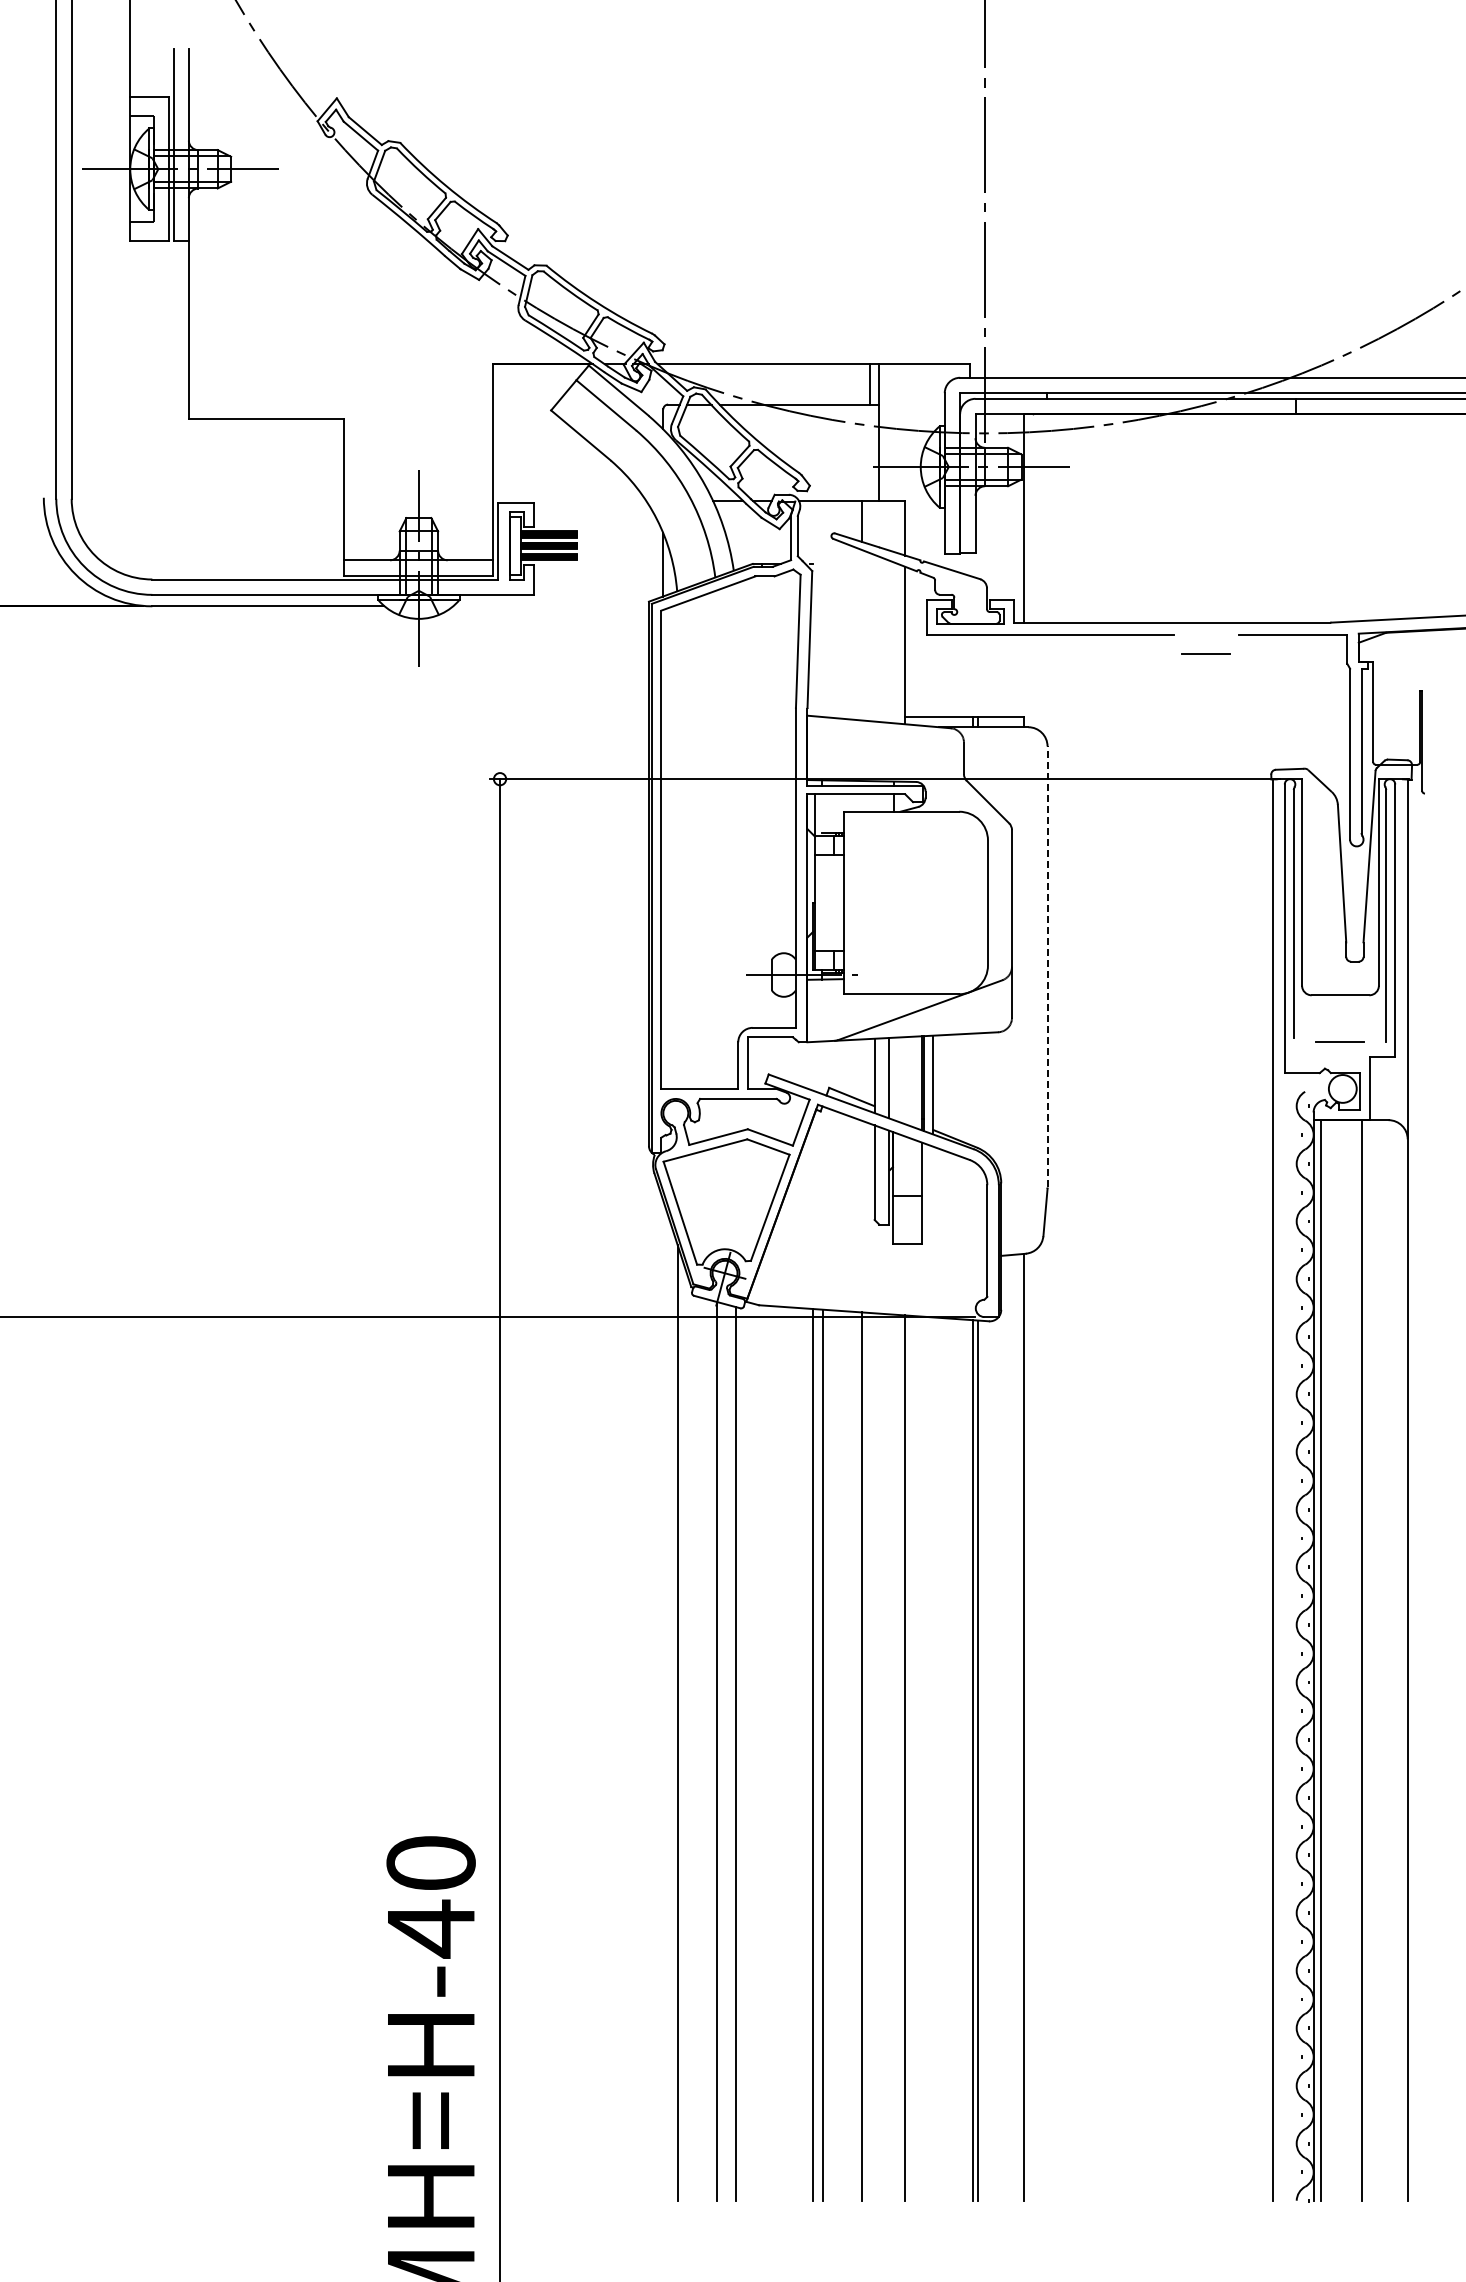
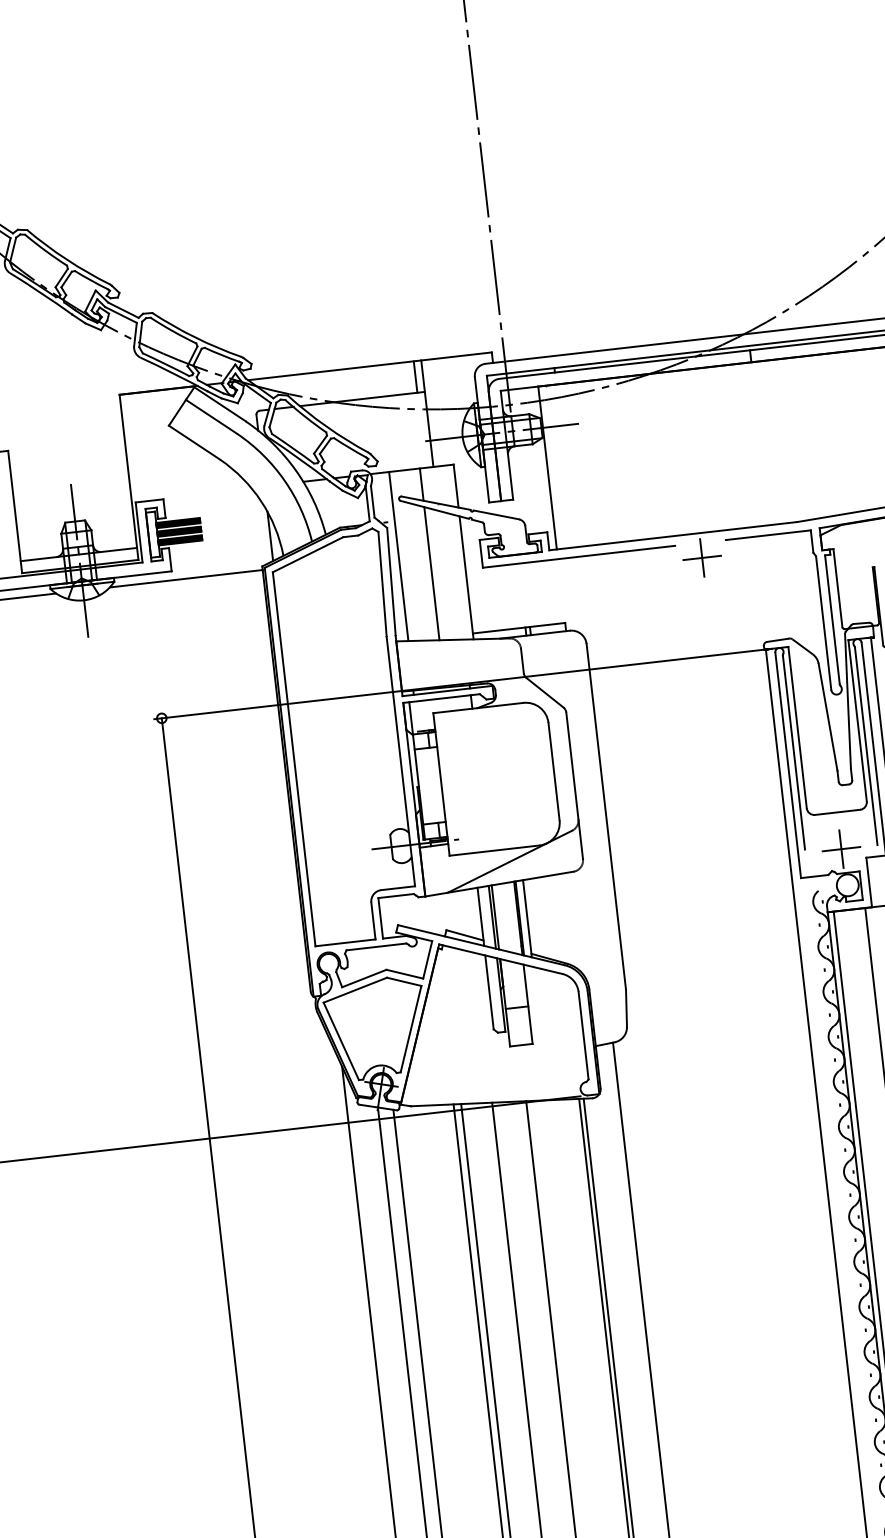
line: (550, 606) -> (185, 578), added
line: (822, 608) -> (398, 556), added
line: (862, 635) -> (432, 573), added
line: (1206, 654) -> (702, 558), added
line: (1047, 966) -> (606, 815), dashed -> solid
line: (1340, 1042) -> (841, 849), added
line: (892, 1078) -> (495, 917), added

